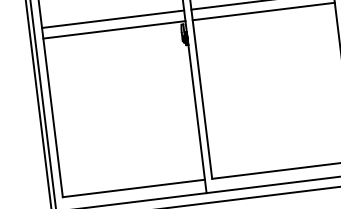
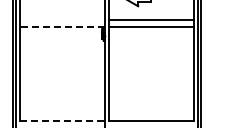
line: (112, 19) -> (62, 20), removed
line: (114, 29) -> (62, 26), solid -> dashed
line: (135, 187) -> (63, 120), solid -> dashed

